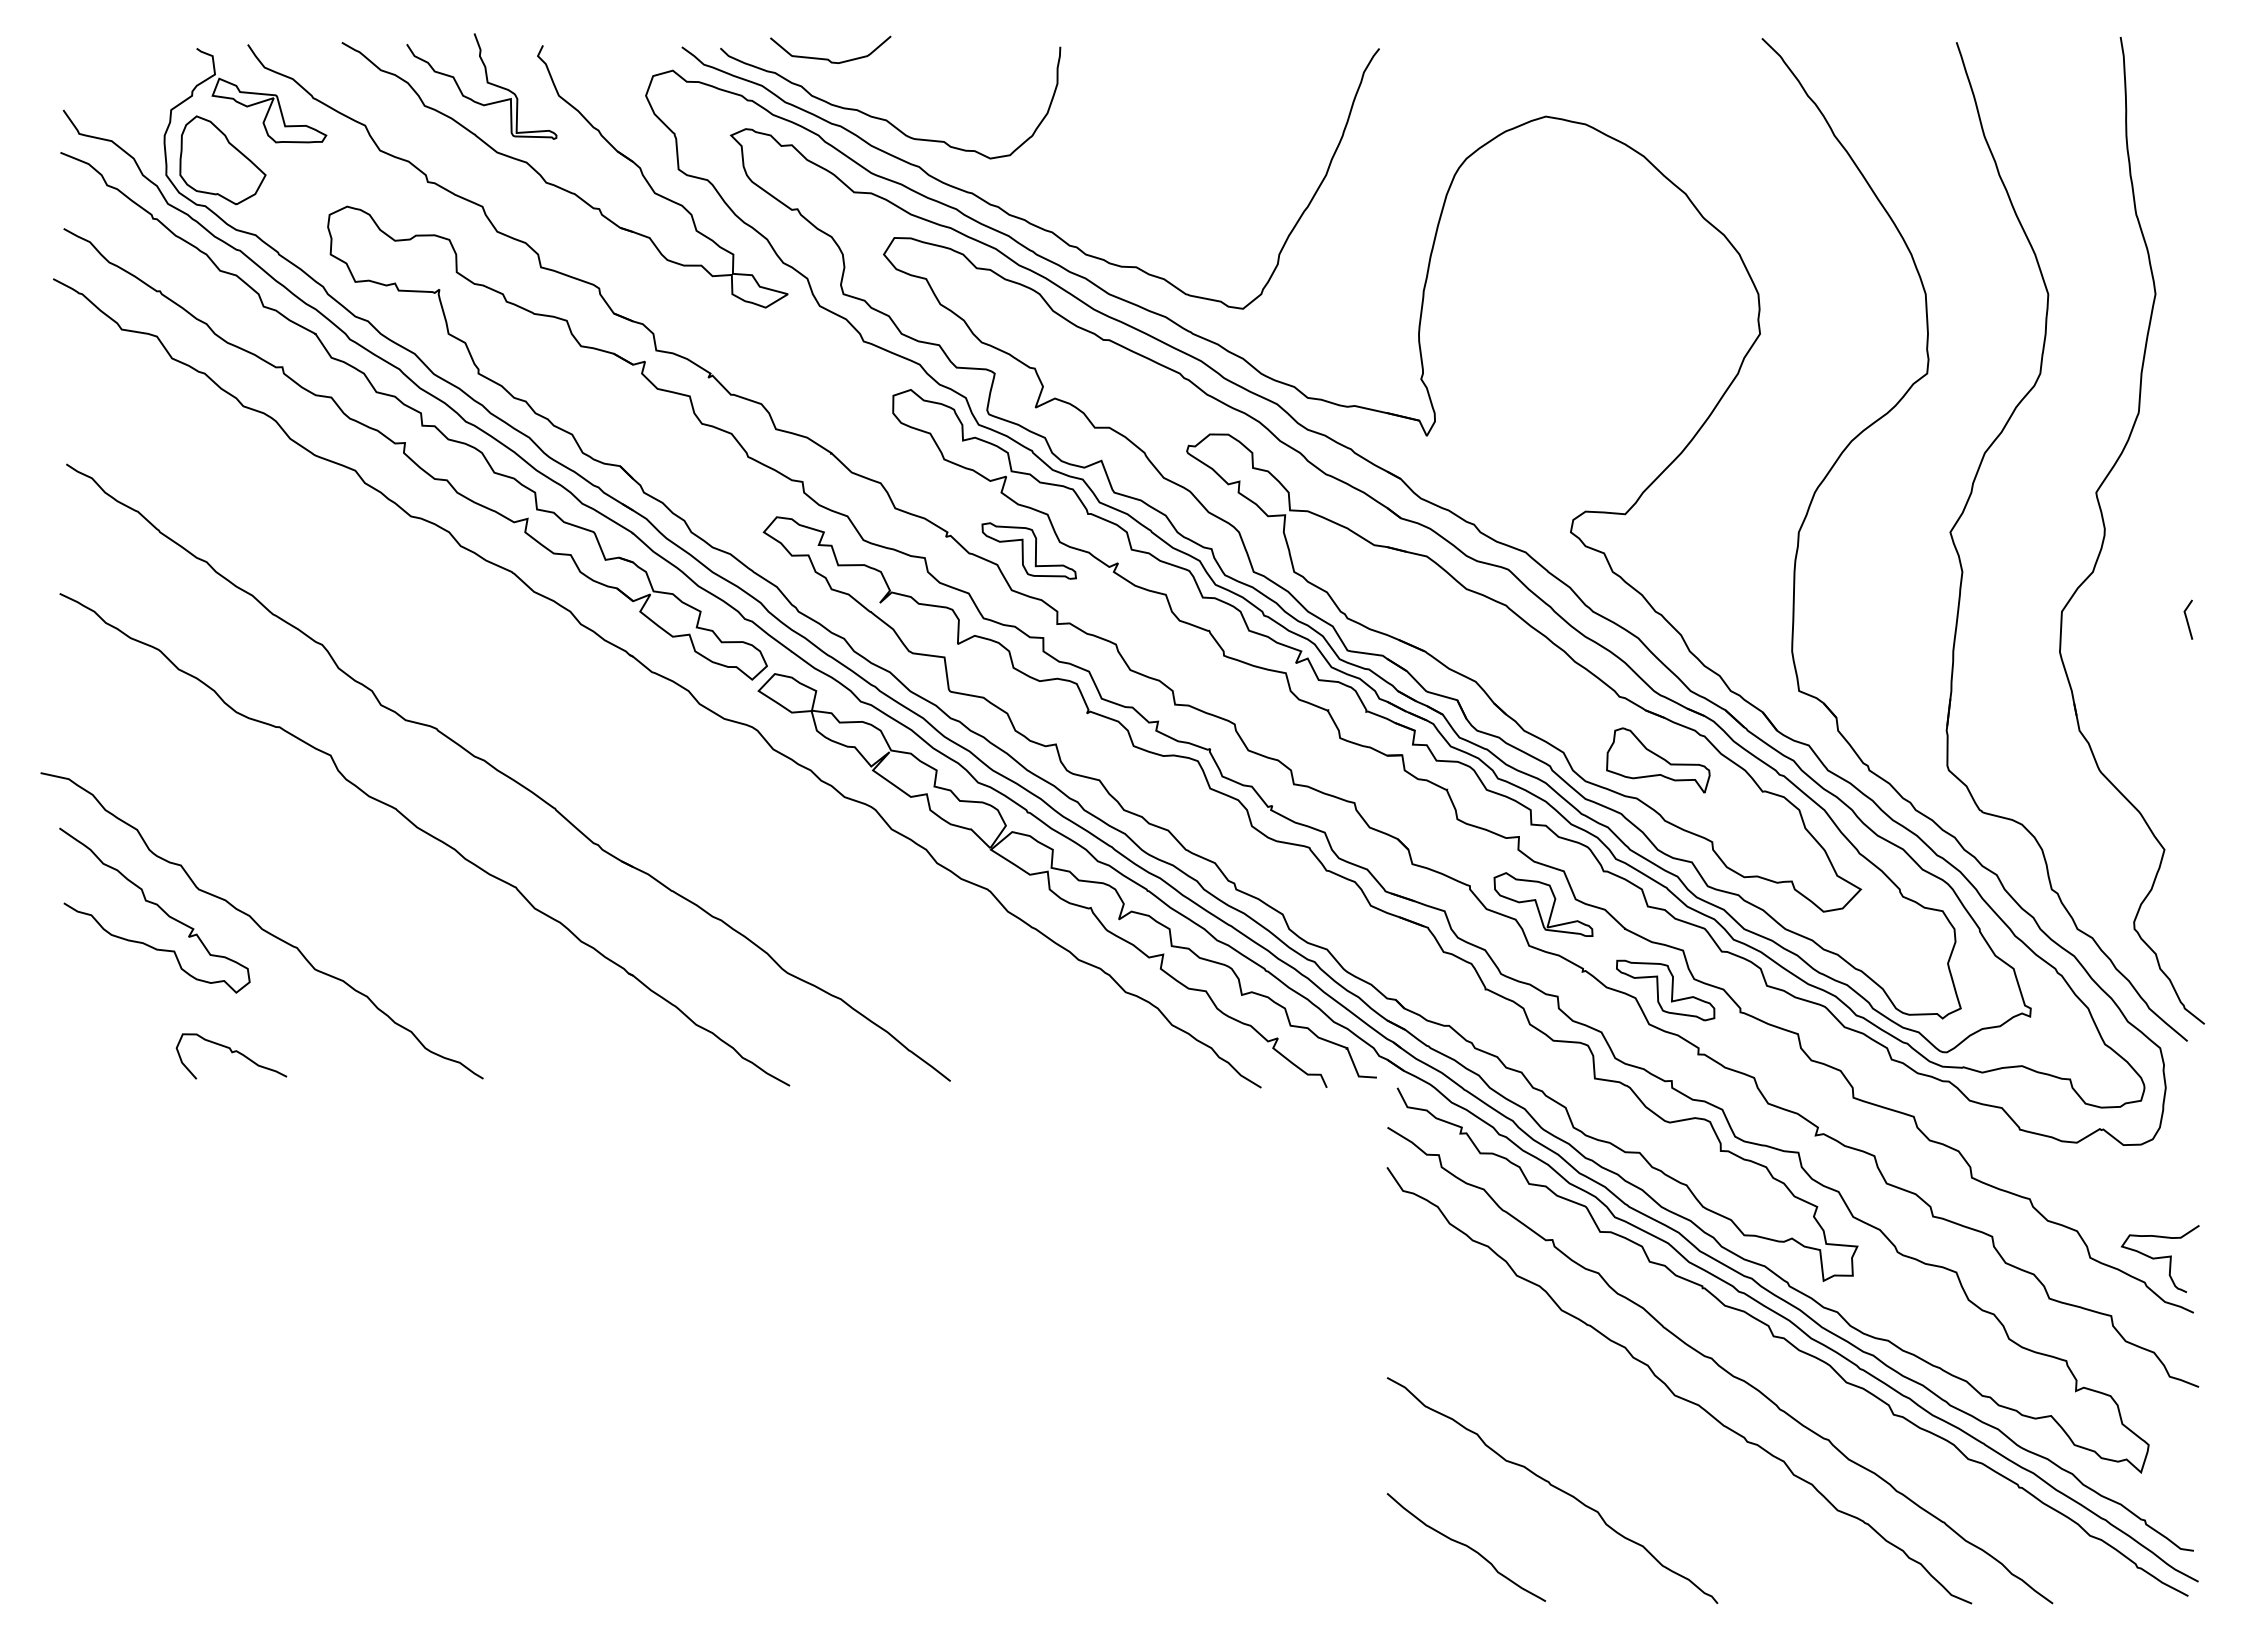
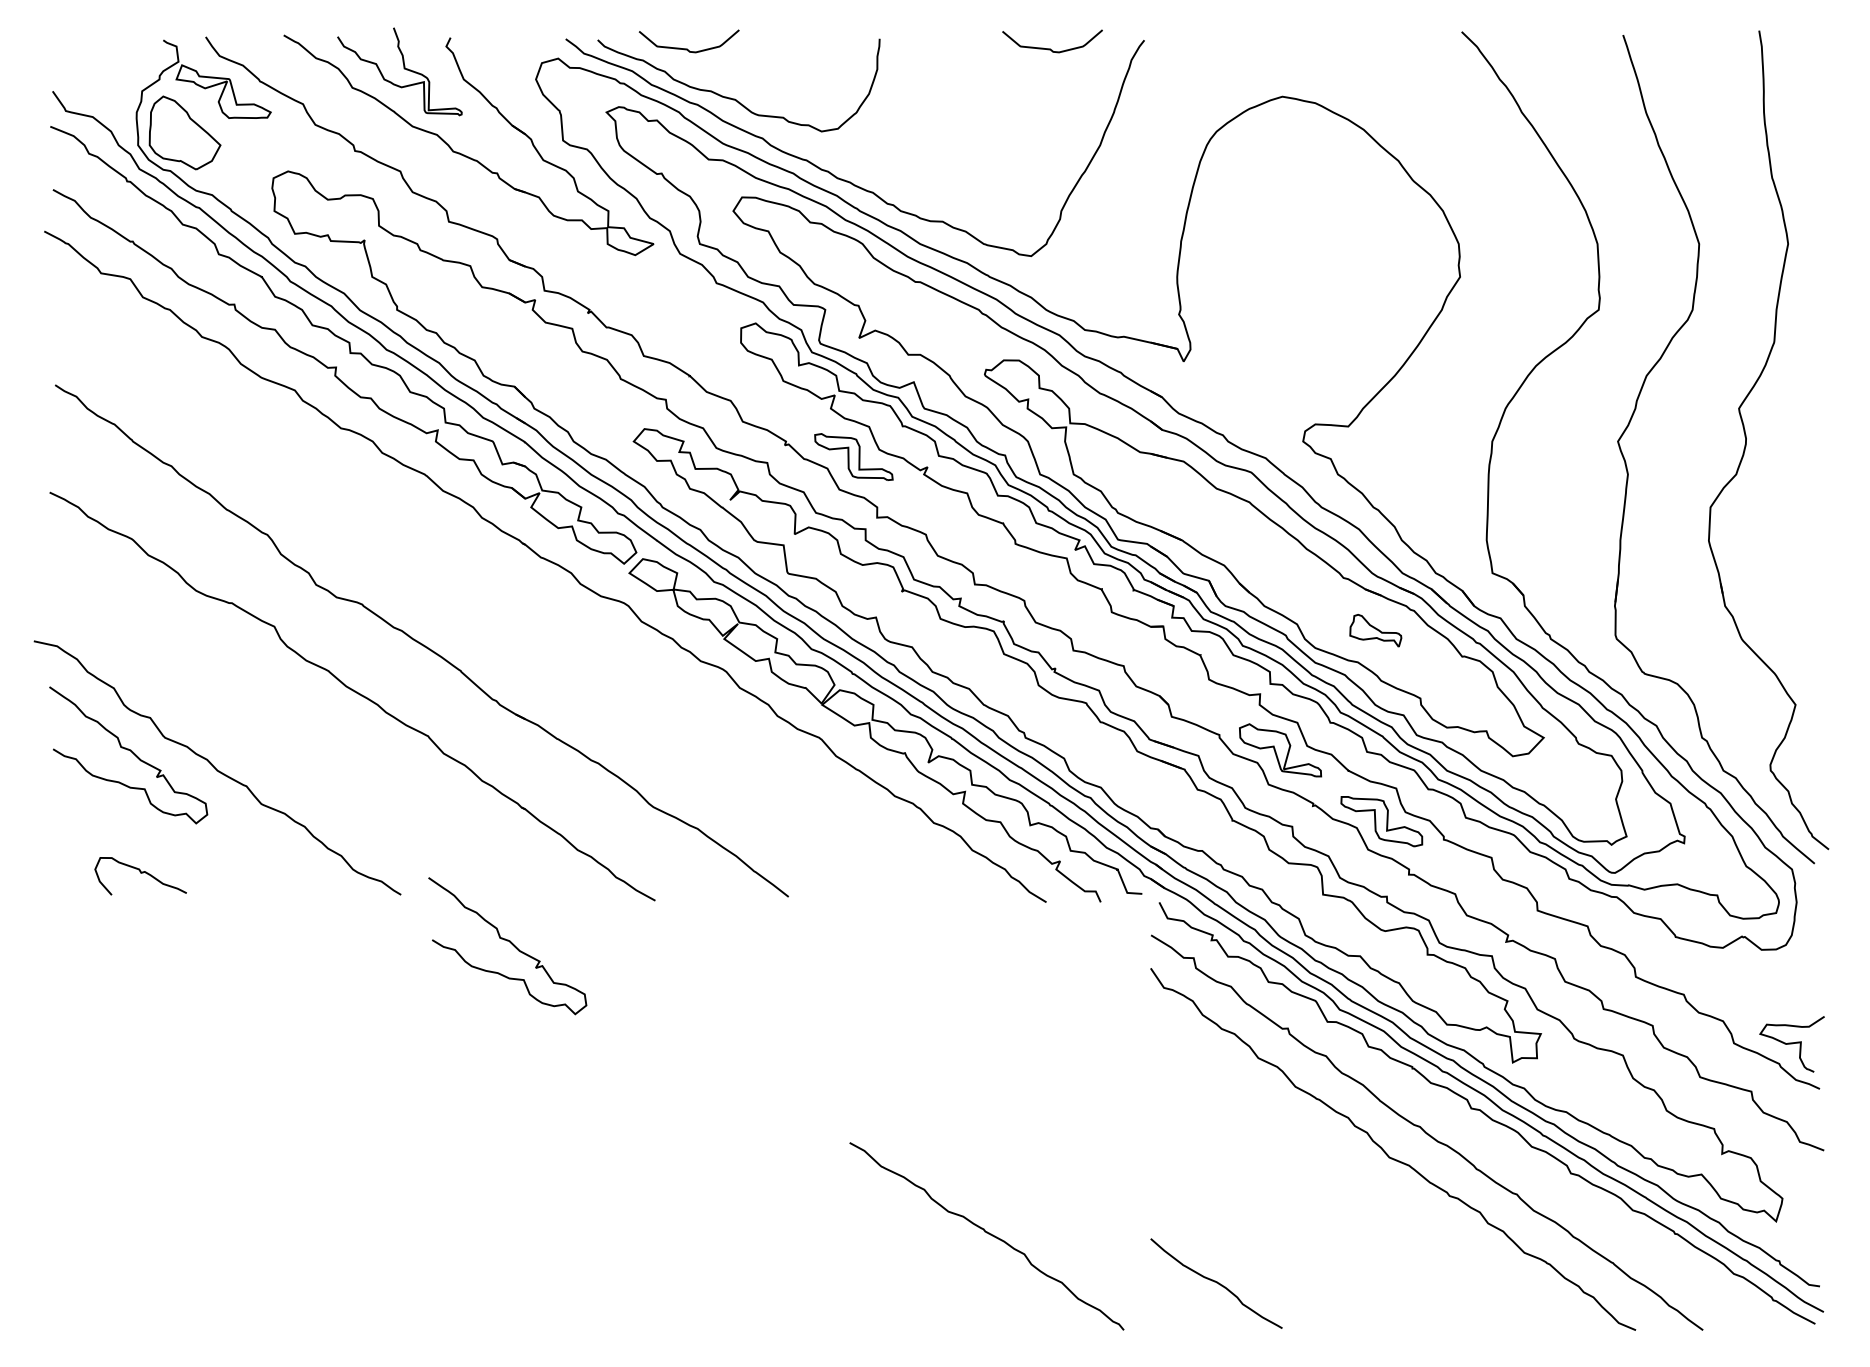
curve: (1266, 58) -> (1050, 48), added
line: (2187, 619) -> (1814, 513), removed
part: (1658, 760) -> (1375, 630), size x0.6
curve: (231, 1053) -> (140, 873), moved
curve: (614, 1136) -> (509, 942), added
curve: (1553, 1487) -> (987, 1233), moved

